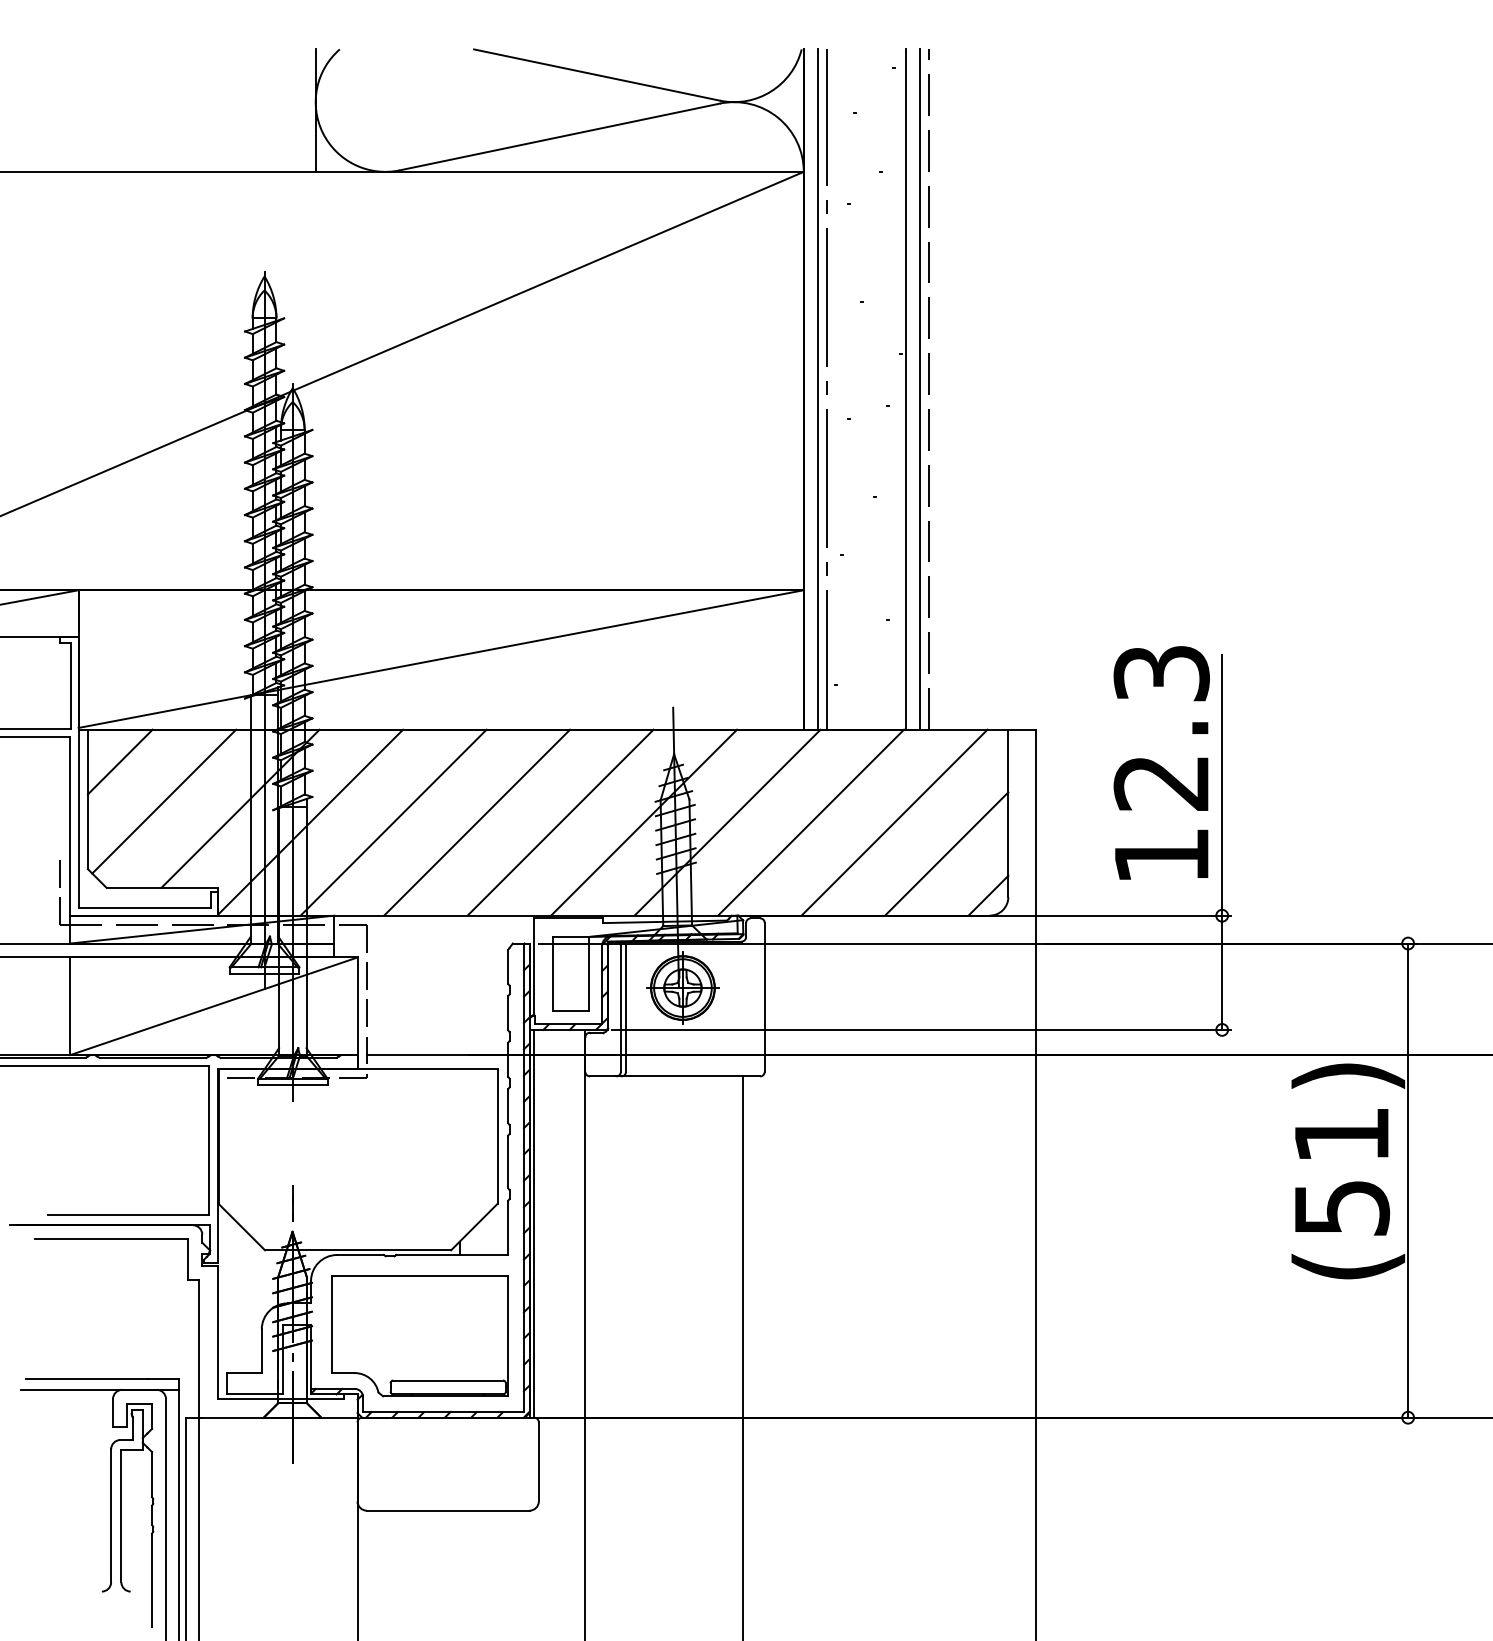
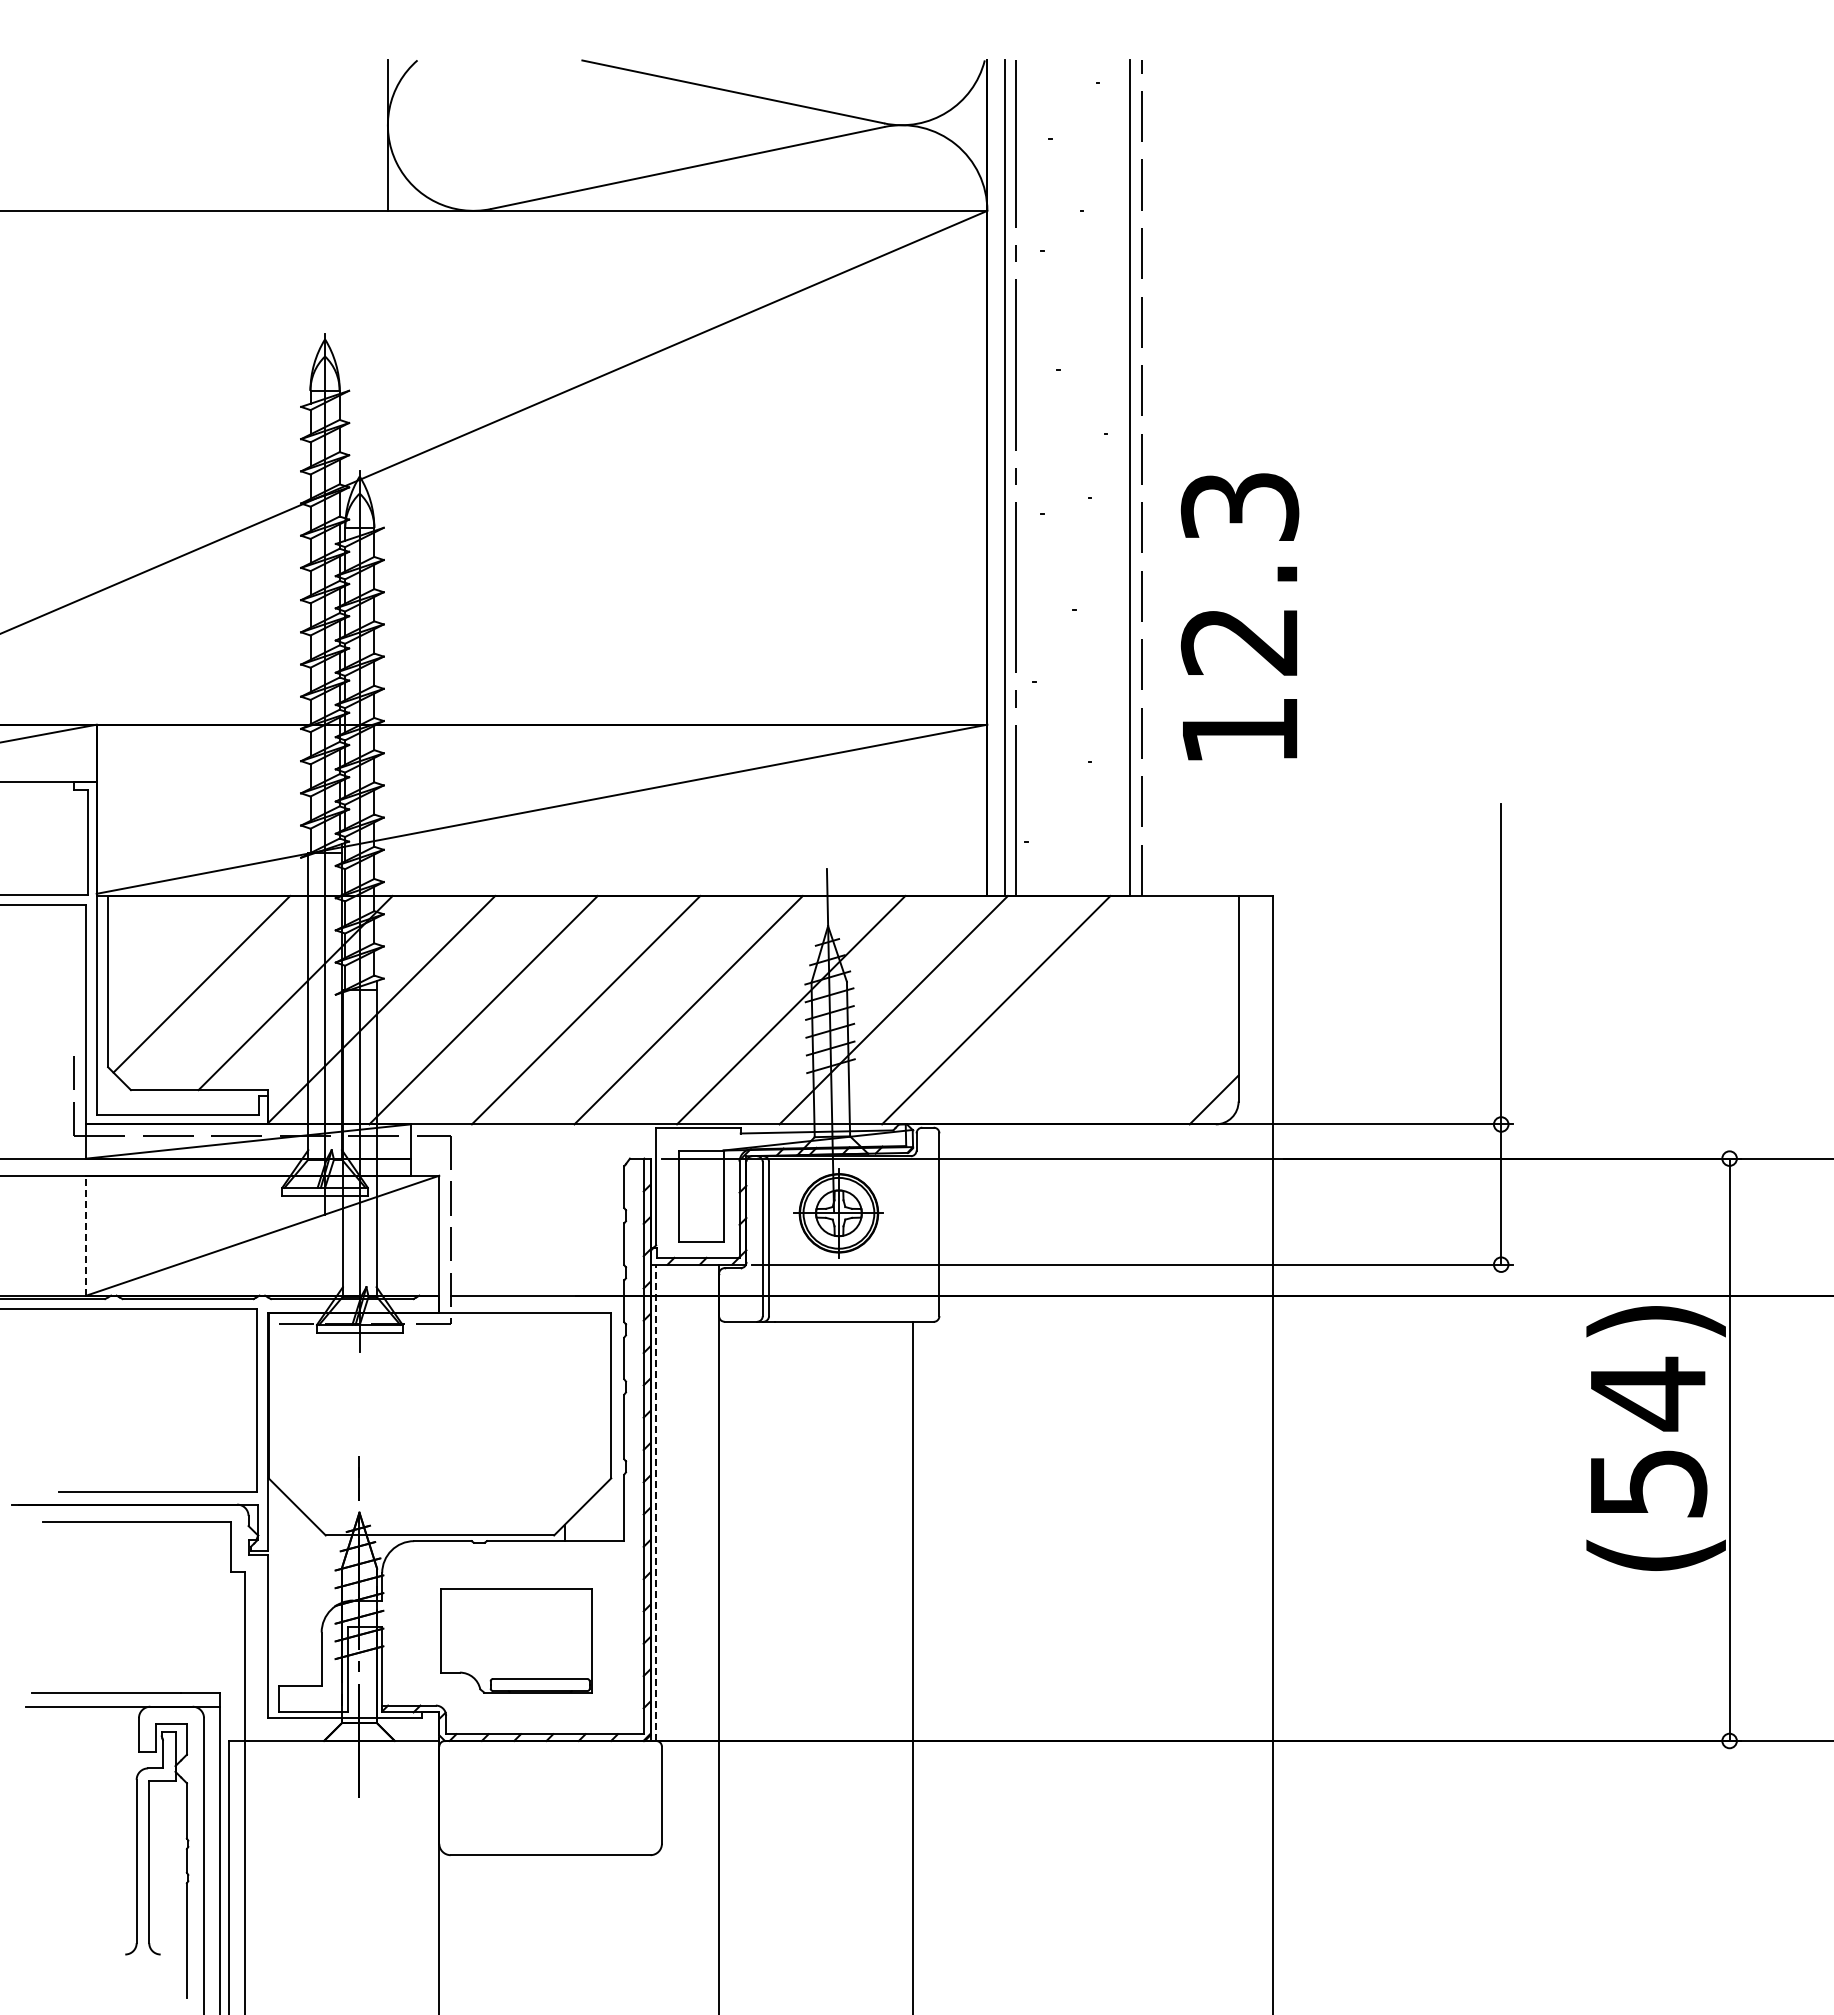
line: (906, 389) -> (1113, 478), removed
line: (119, 761) -> (147, 935), removed
text: (1161, 762) -> (1239, 616), moved
line: (894, 822) -> (1098, 1010), removed
line: (946, 853) -> (1162, 1048), removed
line: (70, 1006) -> (86, 1235), solid -> dashed
text: (1342, 1134) -> (1648, 1393), (51) -> (54)
line: (534, 1223) -> (656, 1502), solid -> dashed
part: (419, 1335) -> (515, 1640), size x0.7

